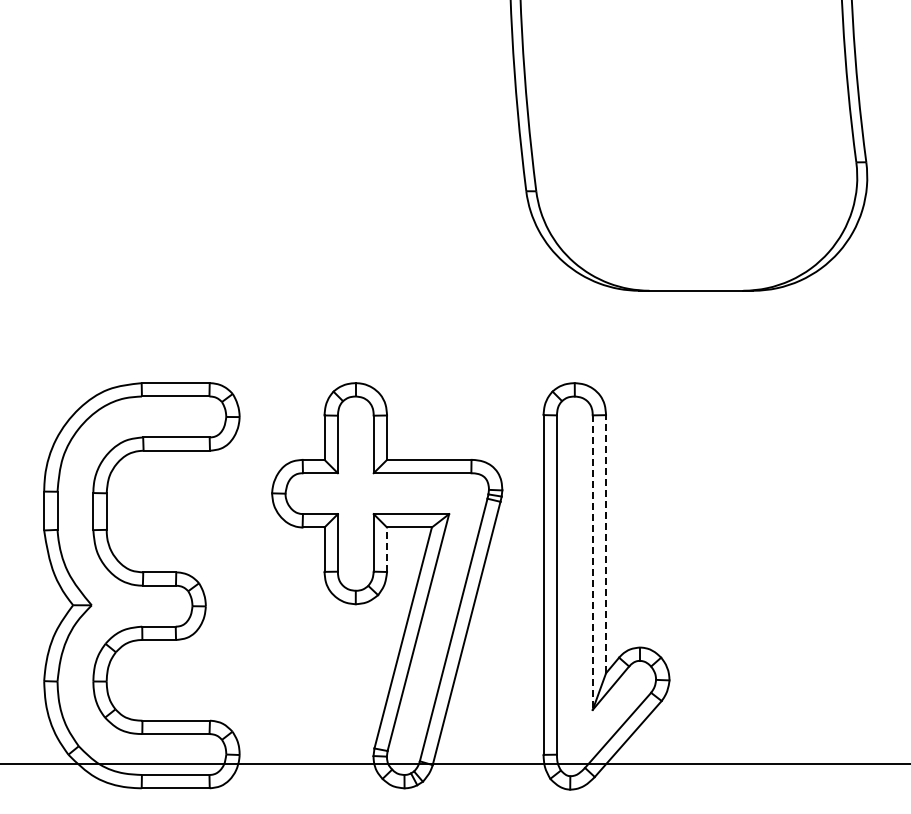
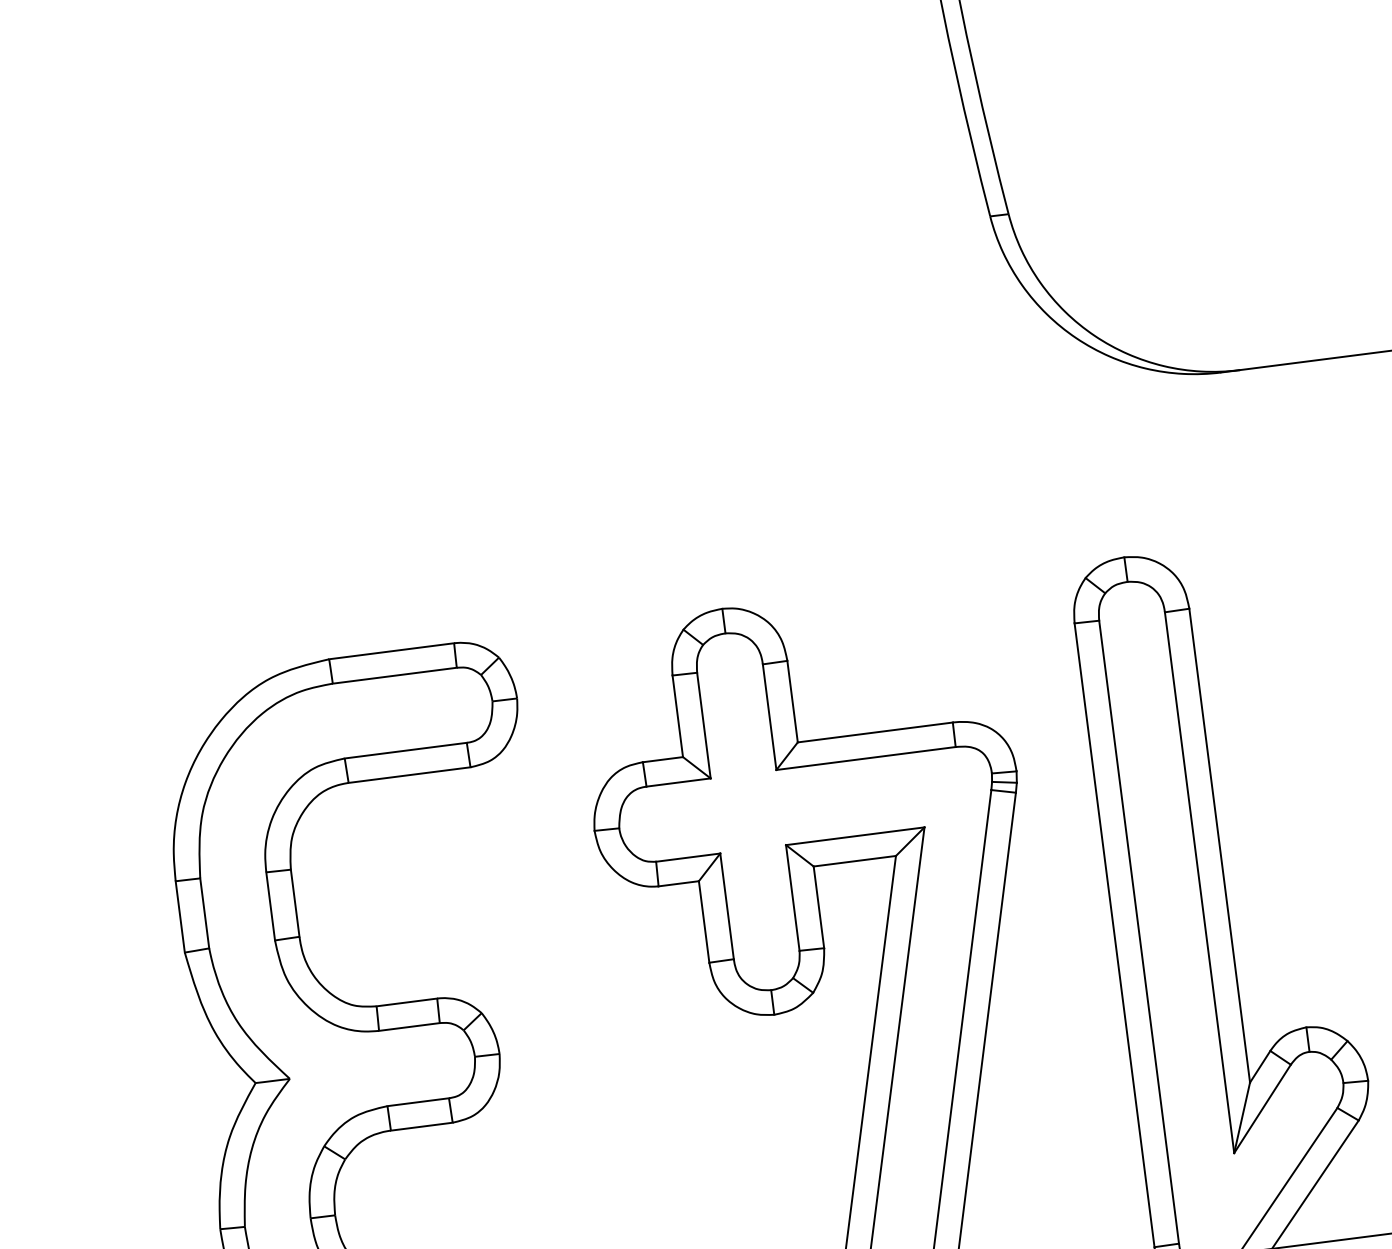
line: (606, 543) -> (1220, 844), dashed -> solid
line: (387, 549) -> (819, 906), dashed -> solid
line: (592, 563) -> (1199, 884), dashed -> solid

